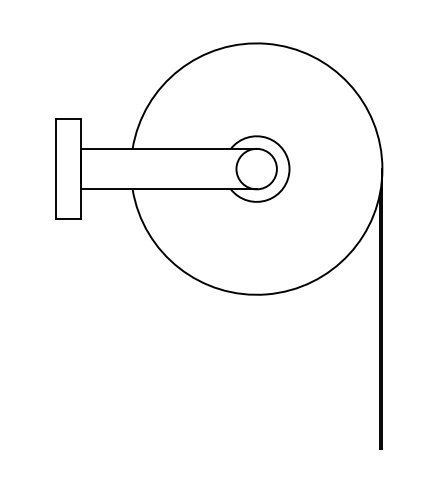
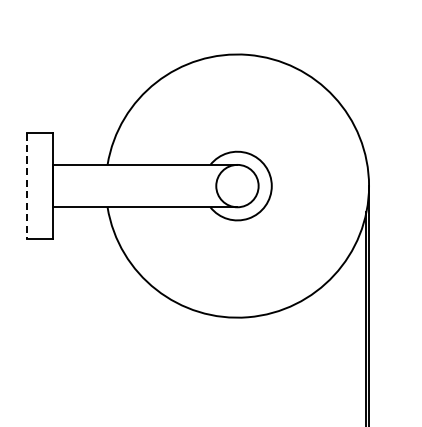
line: (55, 169) -> (26, 186), solid -> dashed

